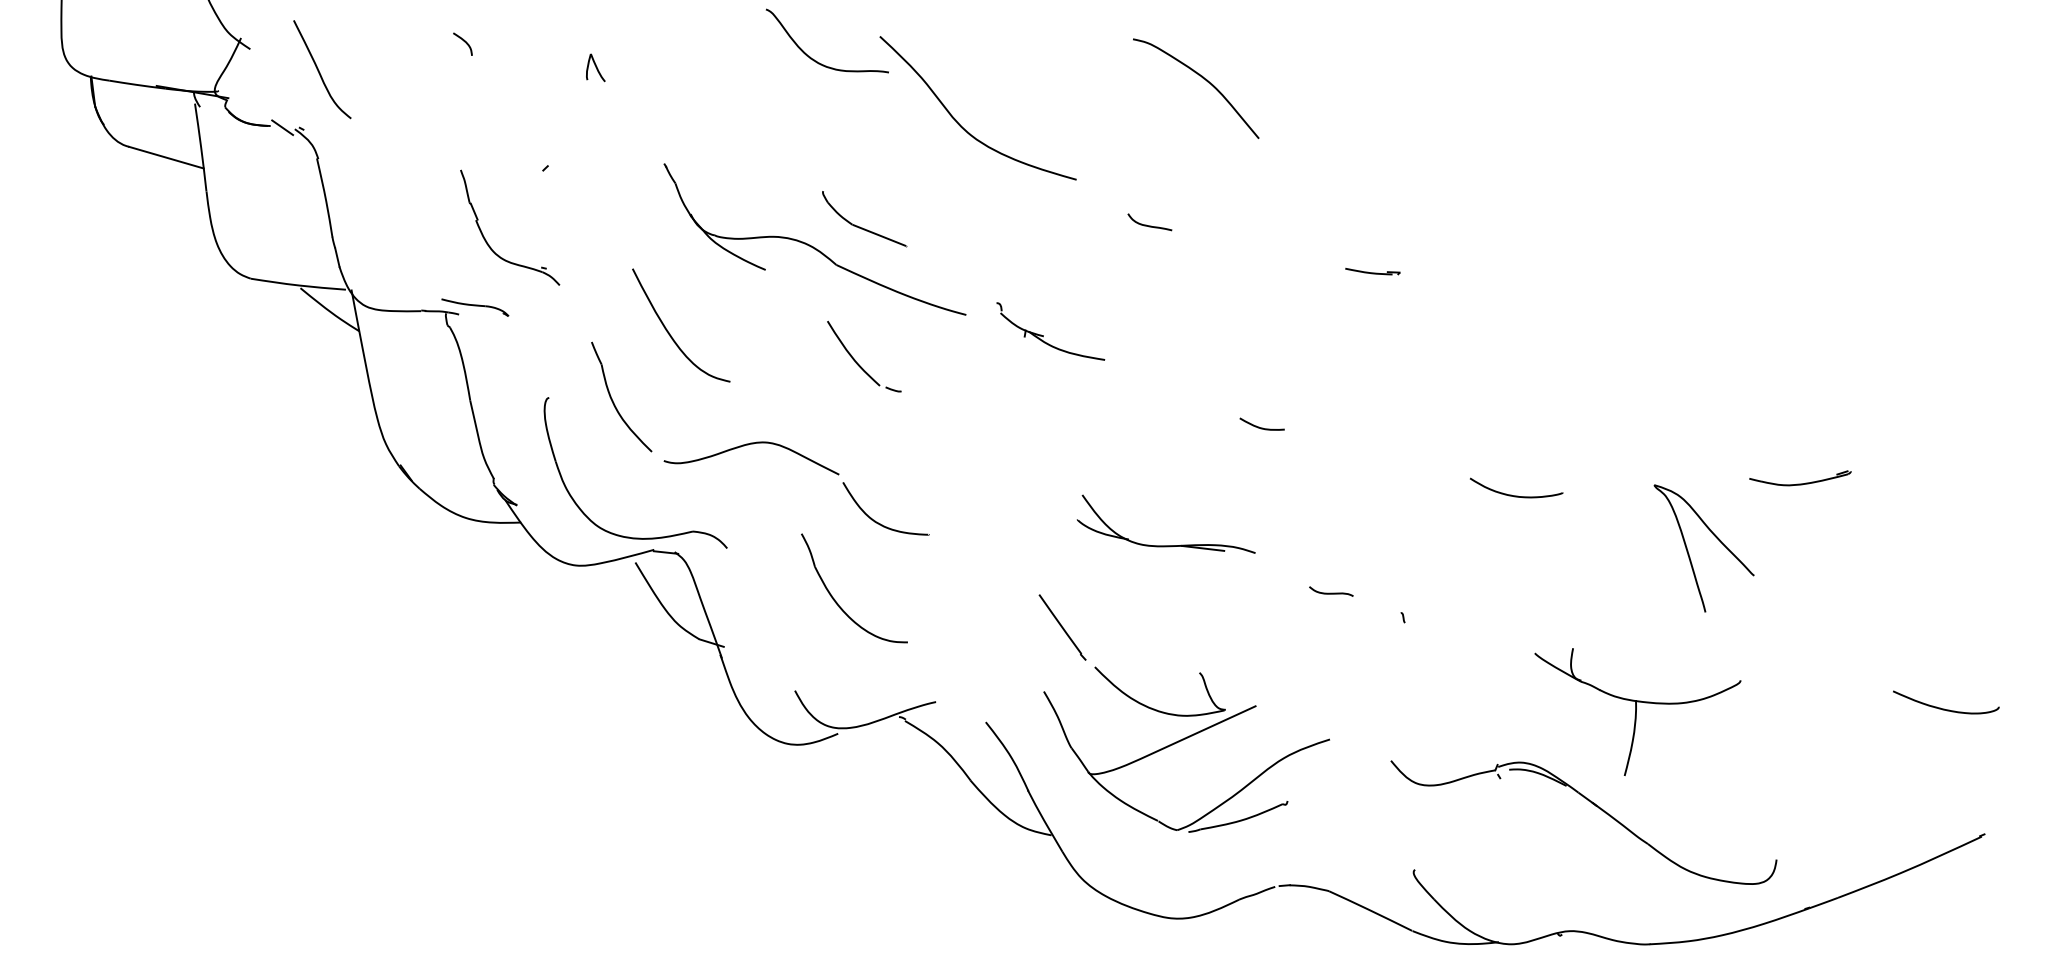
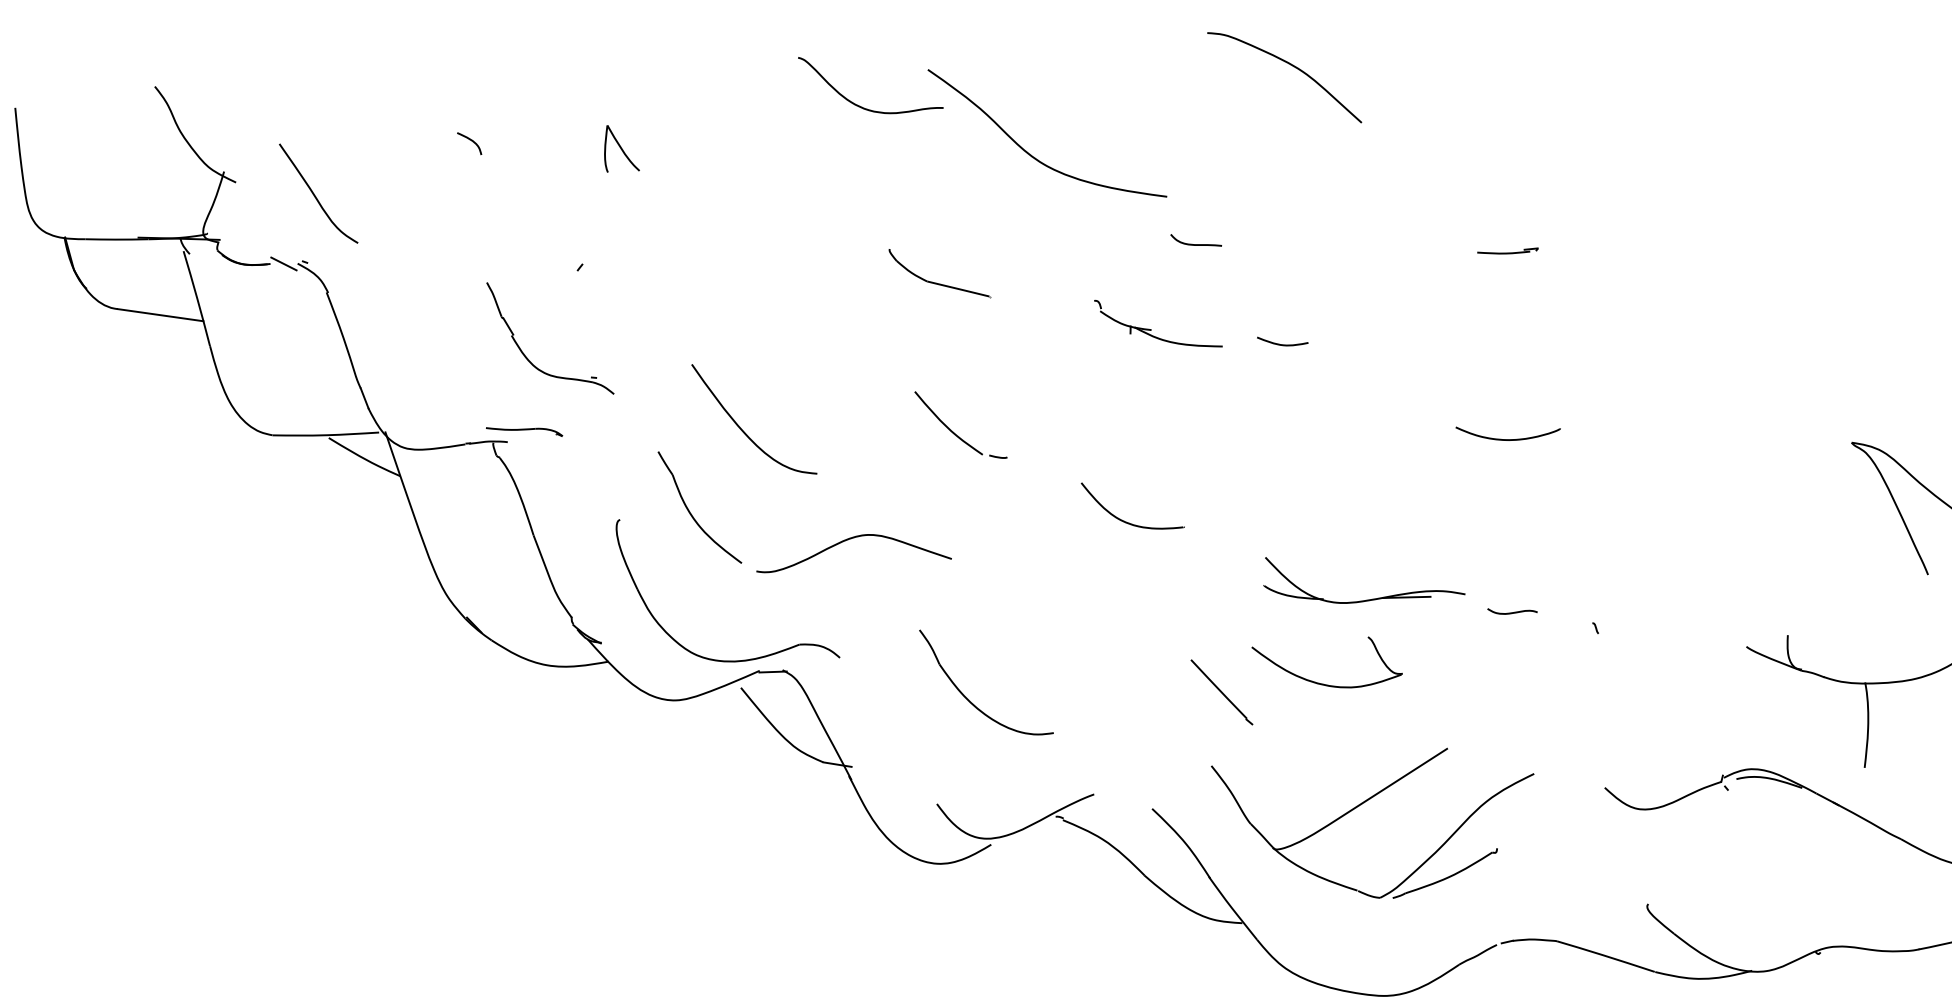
part: (595, 67) -> (619, 148), size x1.6
curve: (1149, 225) -> (1196, 244), moved
part: (811, 245) -> (885, 310), removed
part: (1043, 335) -> (1151, 329), moved
curve: (1259, 426) -> (1280, 343), moved
curve: (1516, 495) -> (1509, 438), moved
curve: (875, 520) -> (1123, 519), moved
part: (1165, 545) -> (1364, 600), moved
part: (1154, 708) -> (1324, 683), moved

